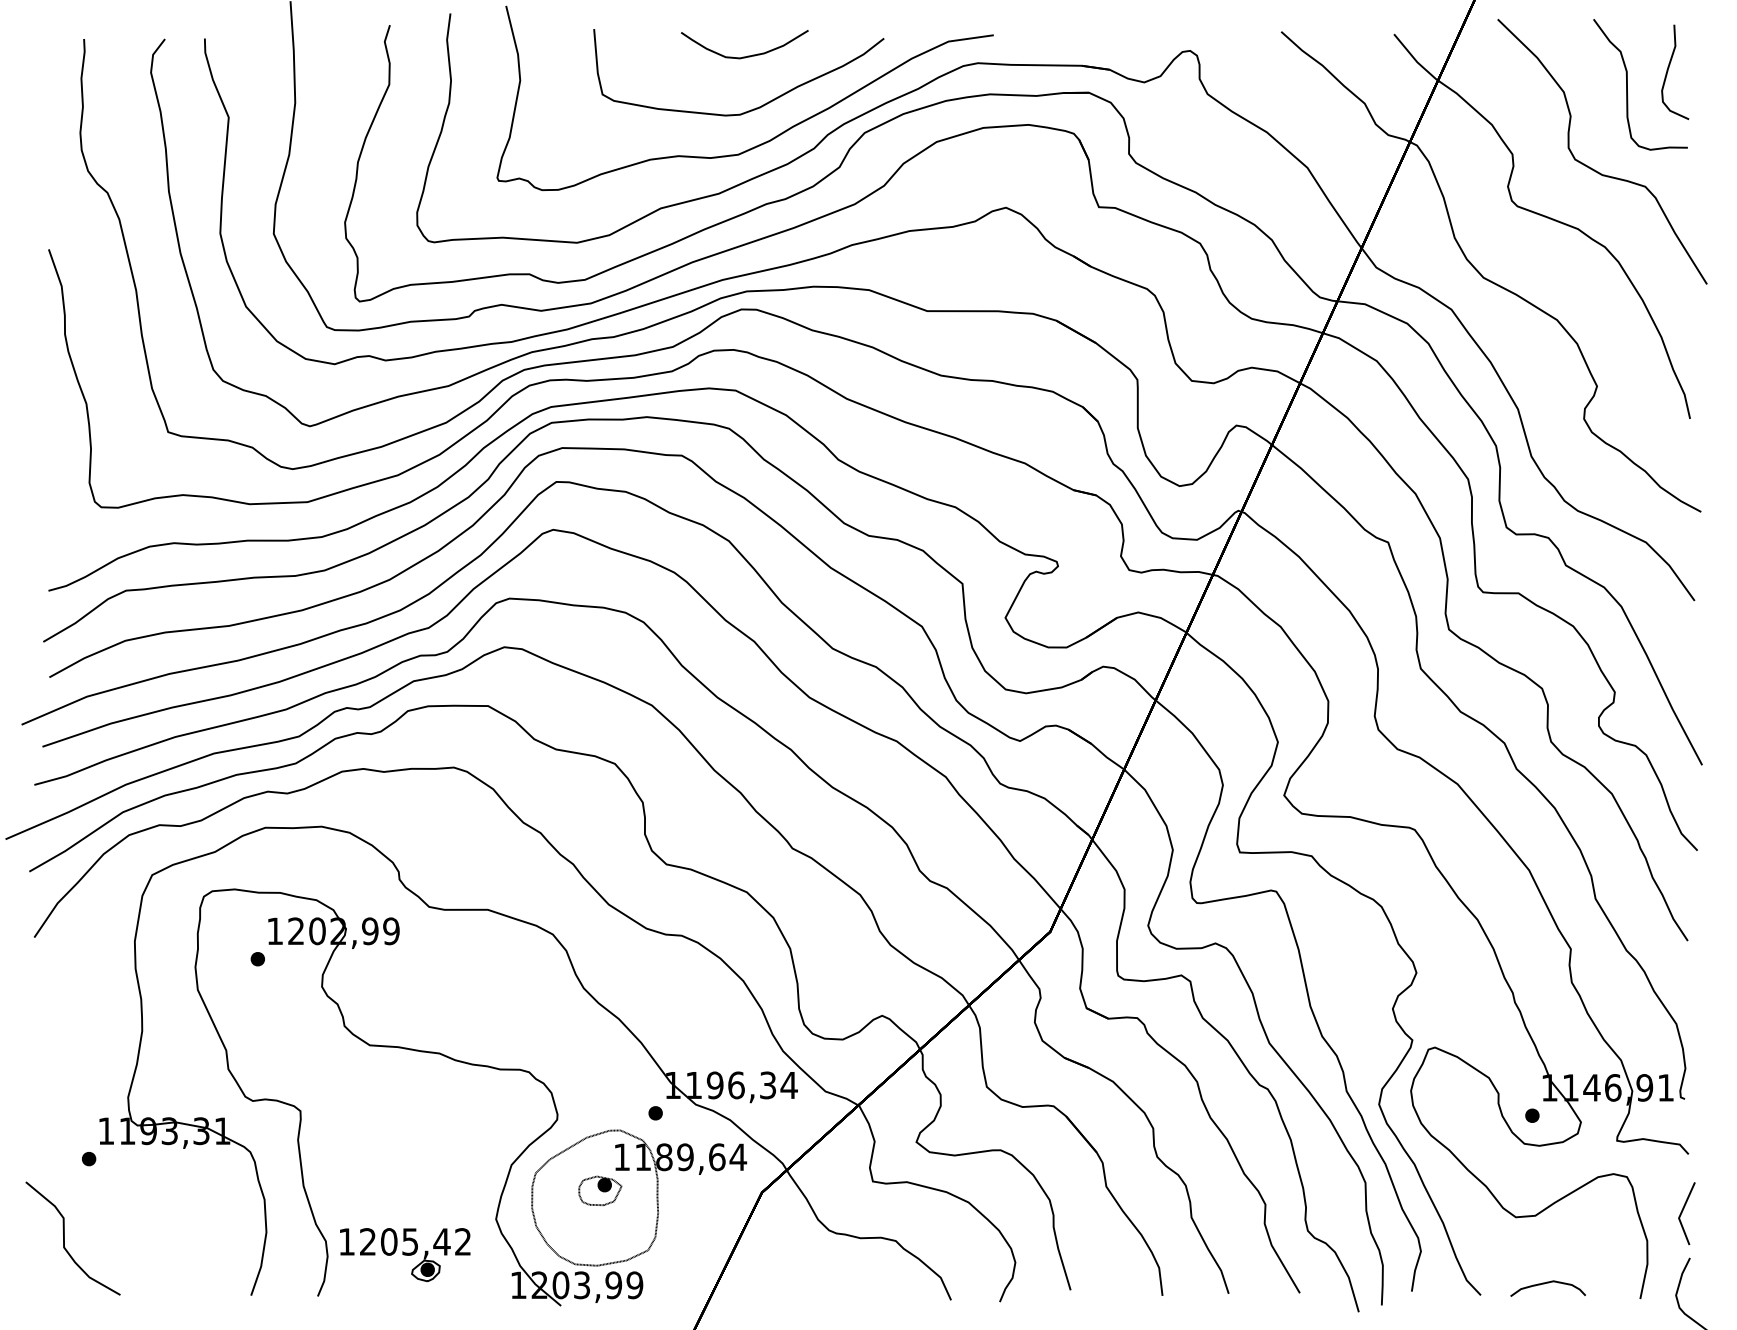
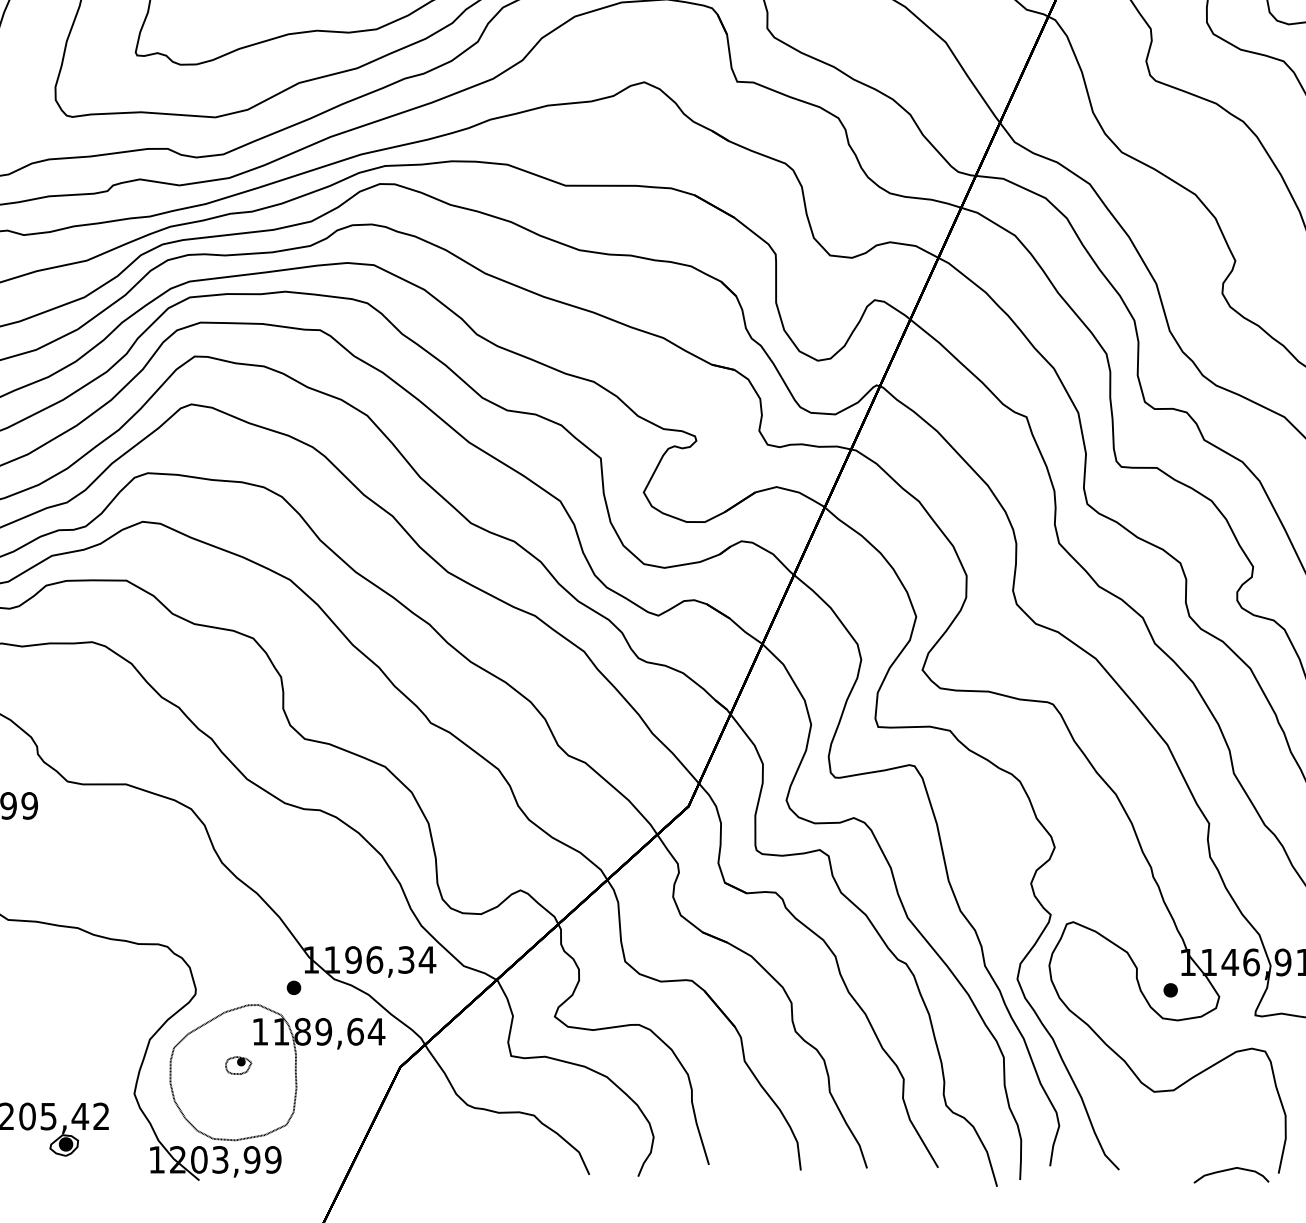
part: (600, 1190) -> (238, 1065), size x0.6
curve: (1547, 1283) -> (1230, 1170), moved

